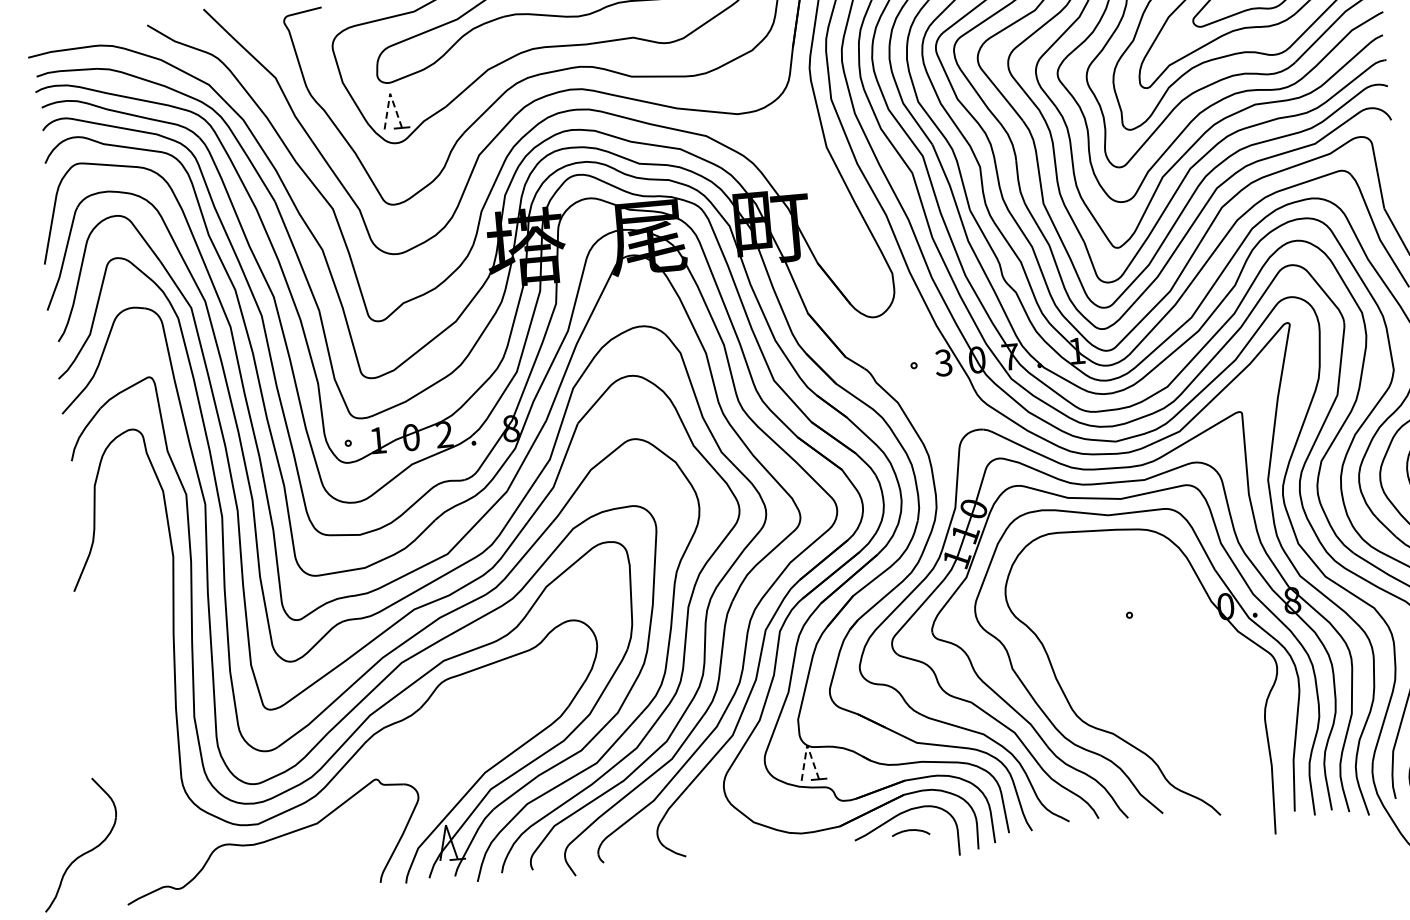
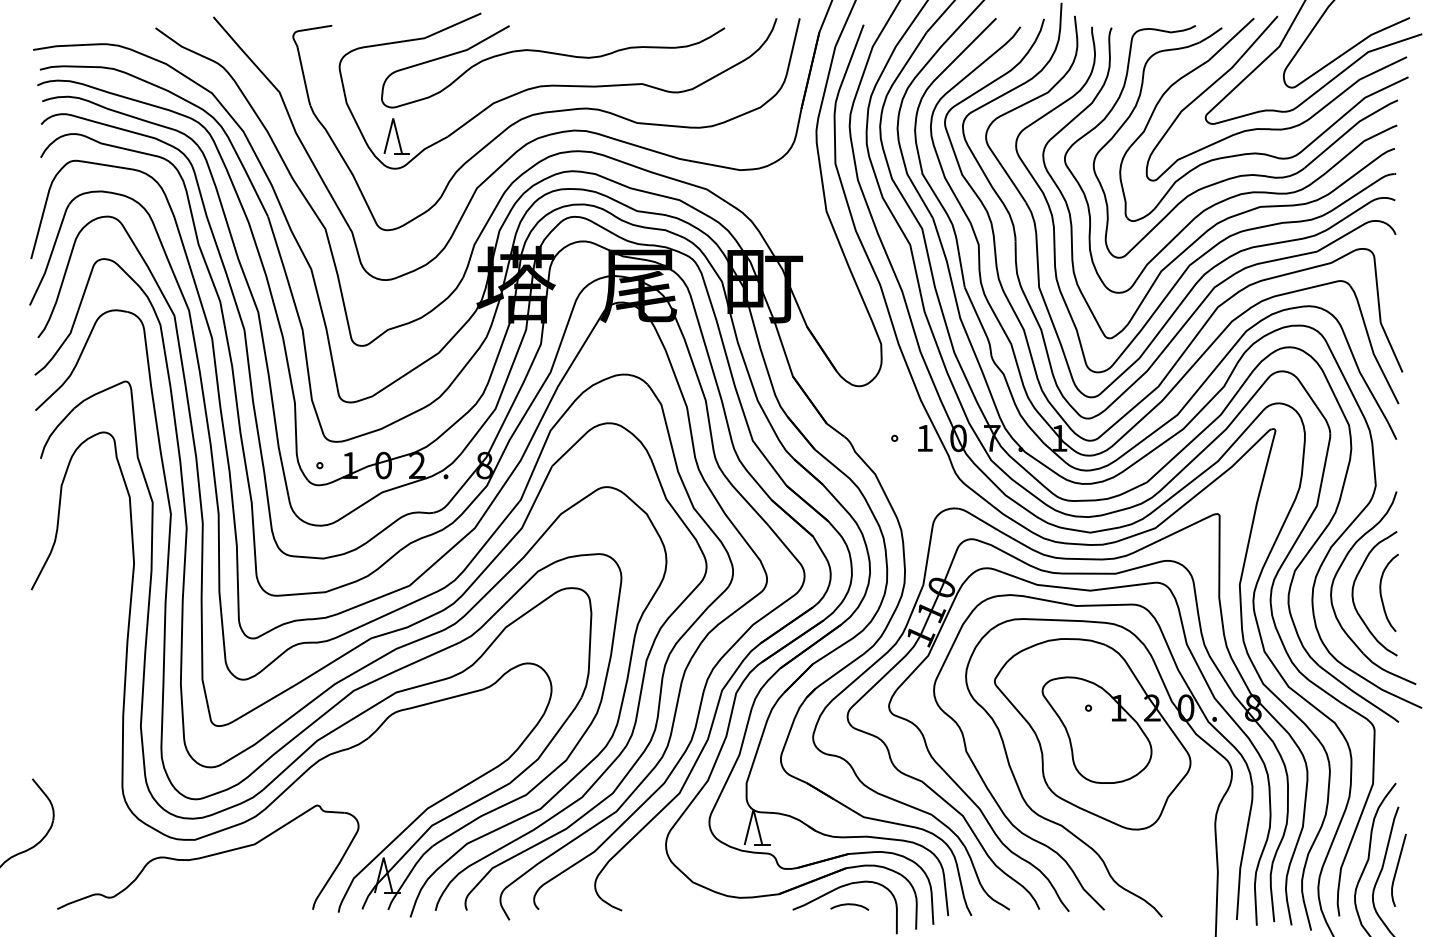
line: (390, 93) -> (393, 118), dashed -> solid
text: (943, 363) -> (924, 438), 3 -> 1
part: (1135, 640) -> (1092, 734), added
line: (807, 744) -> (753, 809), dashed -> solid

